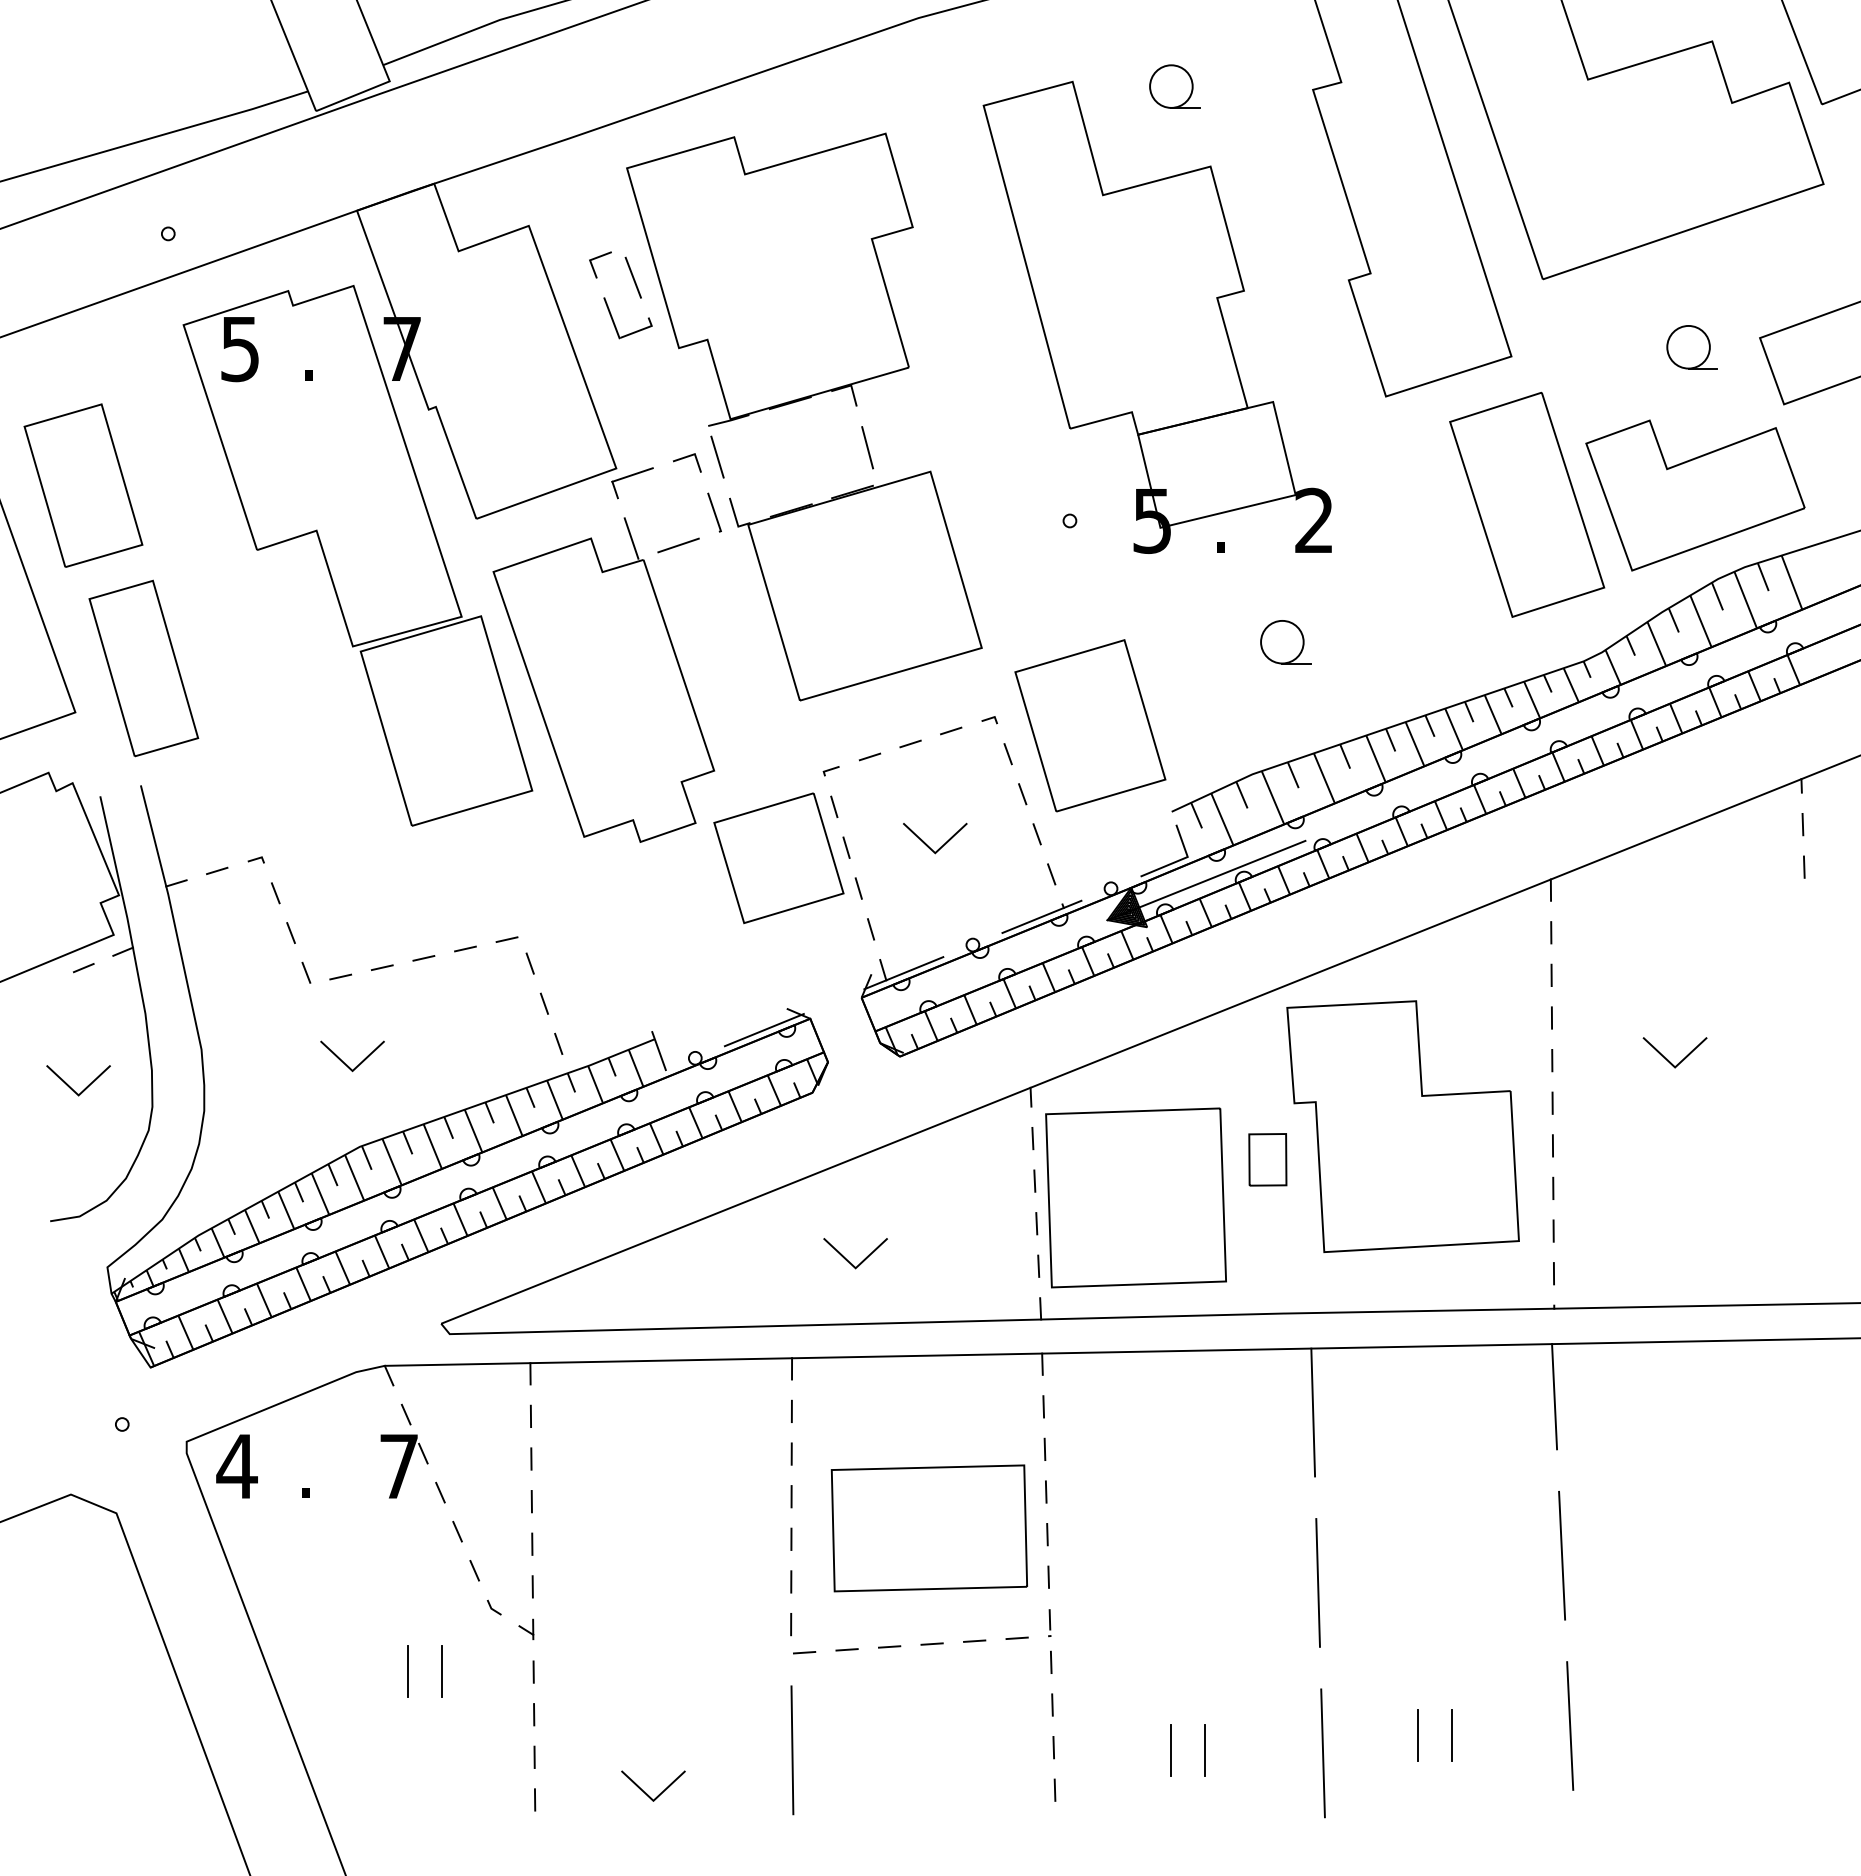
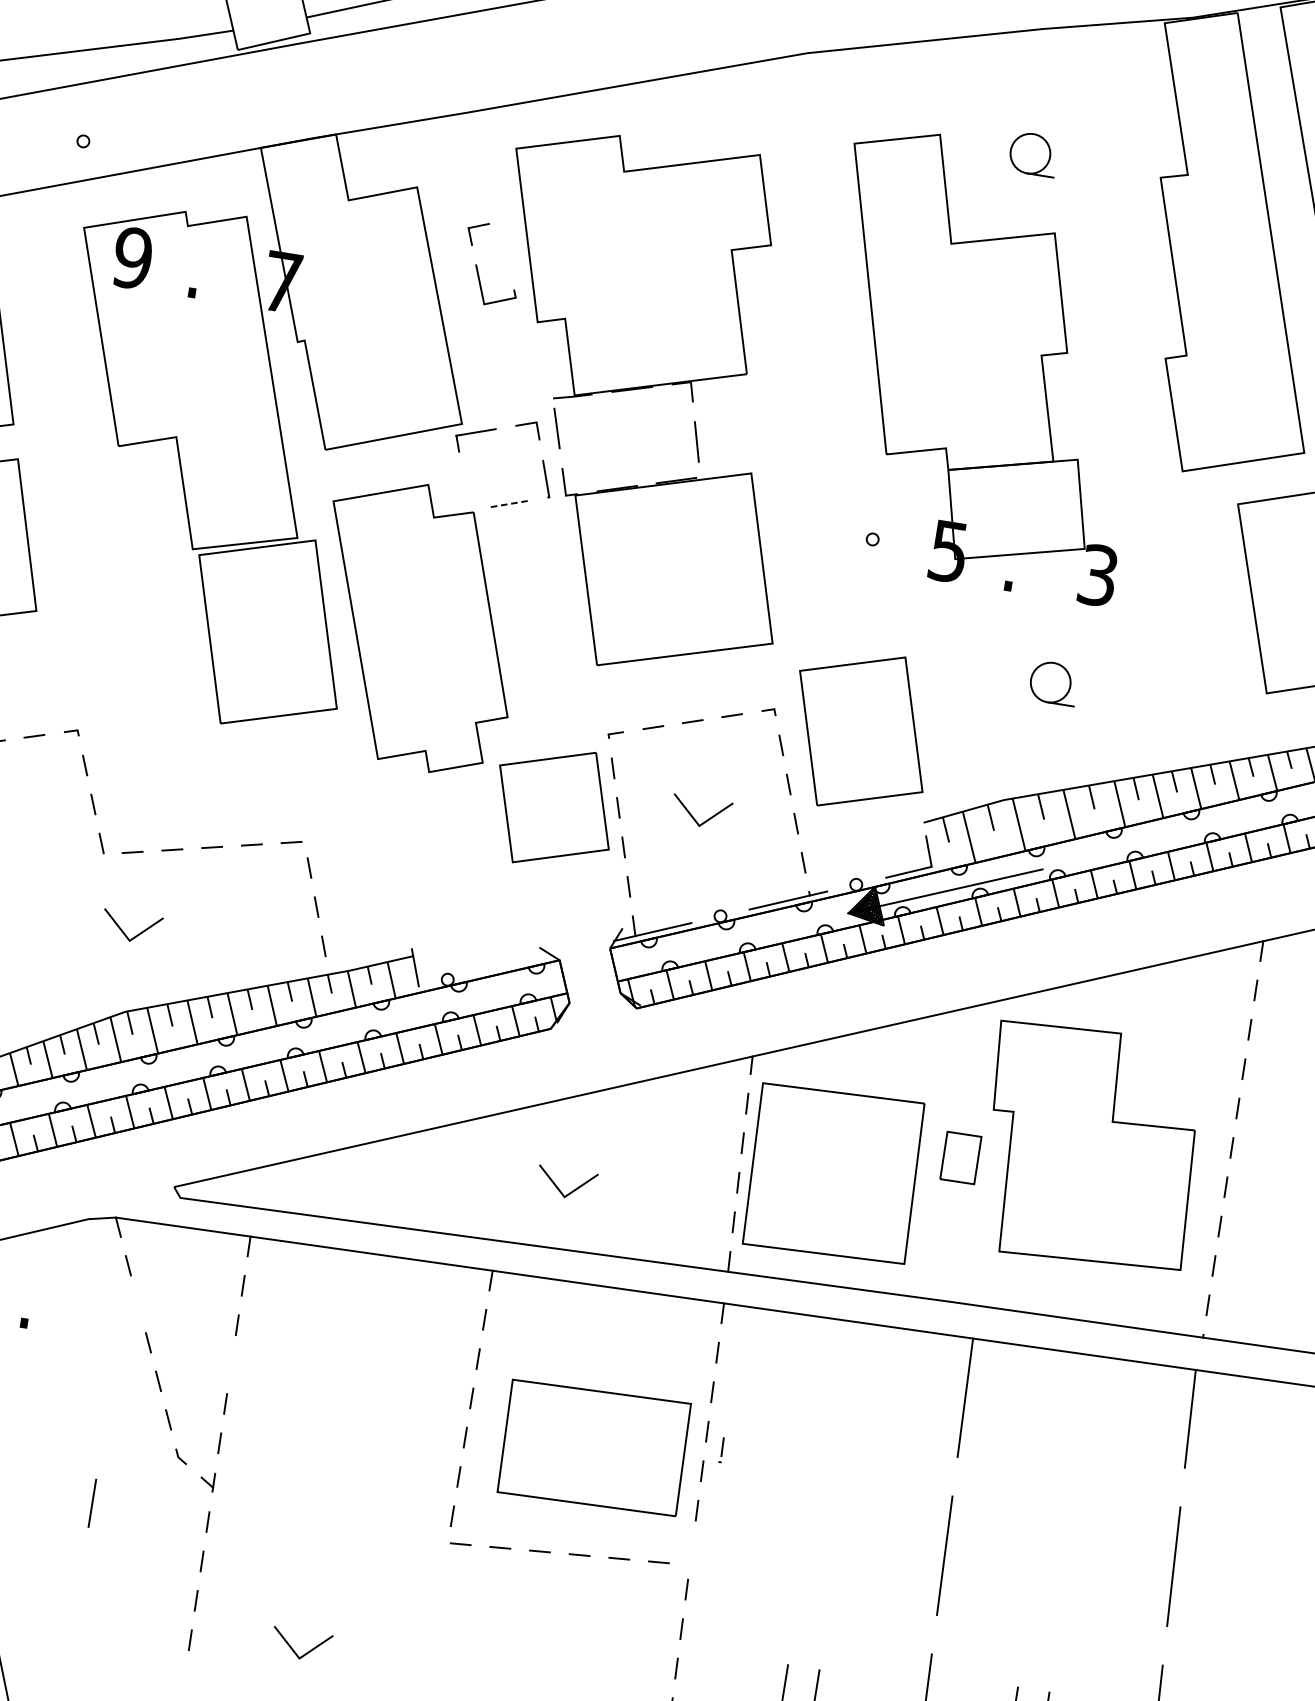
line: (632, 277) -> (505, 250), removed
text: (239, 349) -> (132, 258), 5 -> 9
text: (1314, 520) -> (1098, 575), 2 -> 3
line: (631, 538) -> (465, 490), removed
line: (678, 545) -> (508, 504), solid -> dashed
line: (763, 1030) -> (514, 964), removed
part: (404, 1466) -> (119, 1313), removed
line: (531, 1501) -> (231, 1364), removed
part: (1049, 1623) -> (721, 1450), moved
line: (442, 1671) -> (123, 1508), removed
line: (792, 1750) -> (435, 1632), removed

